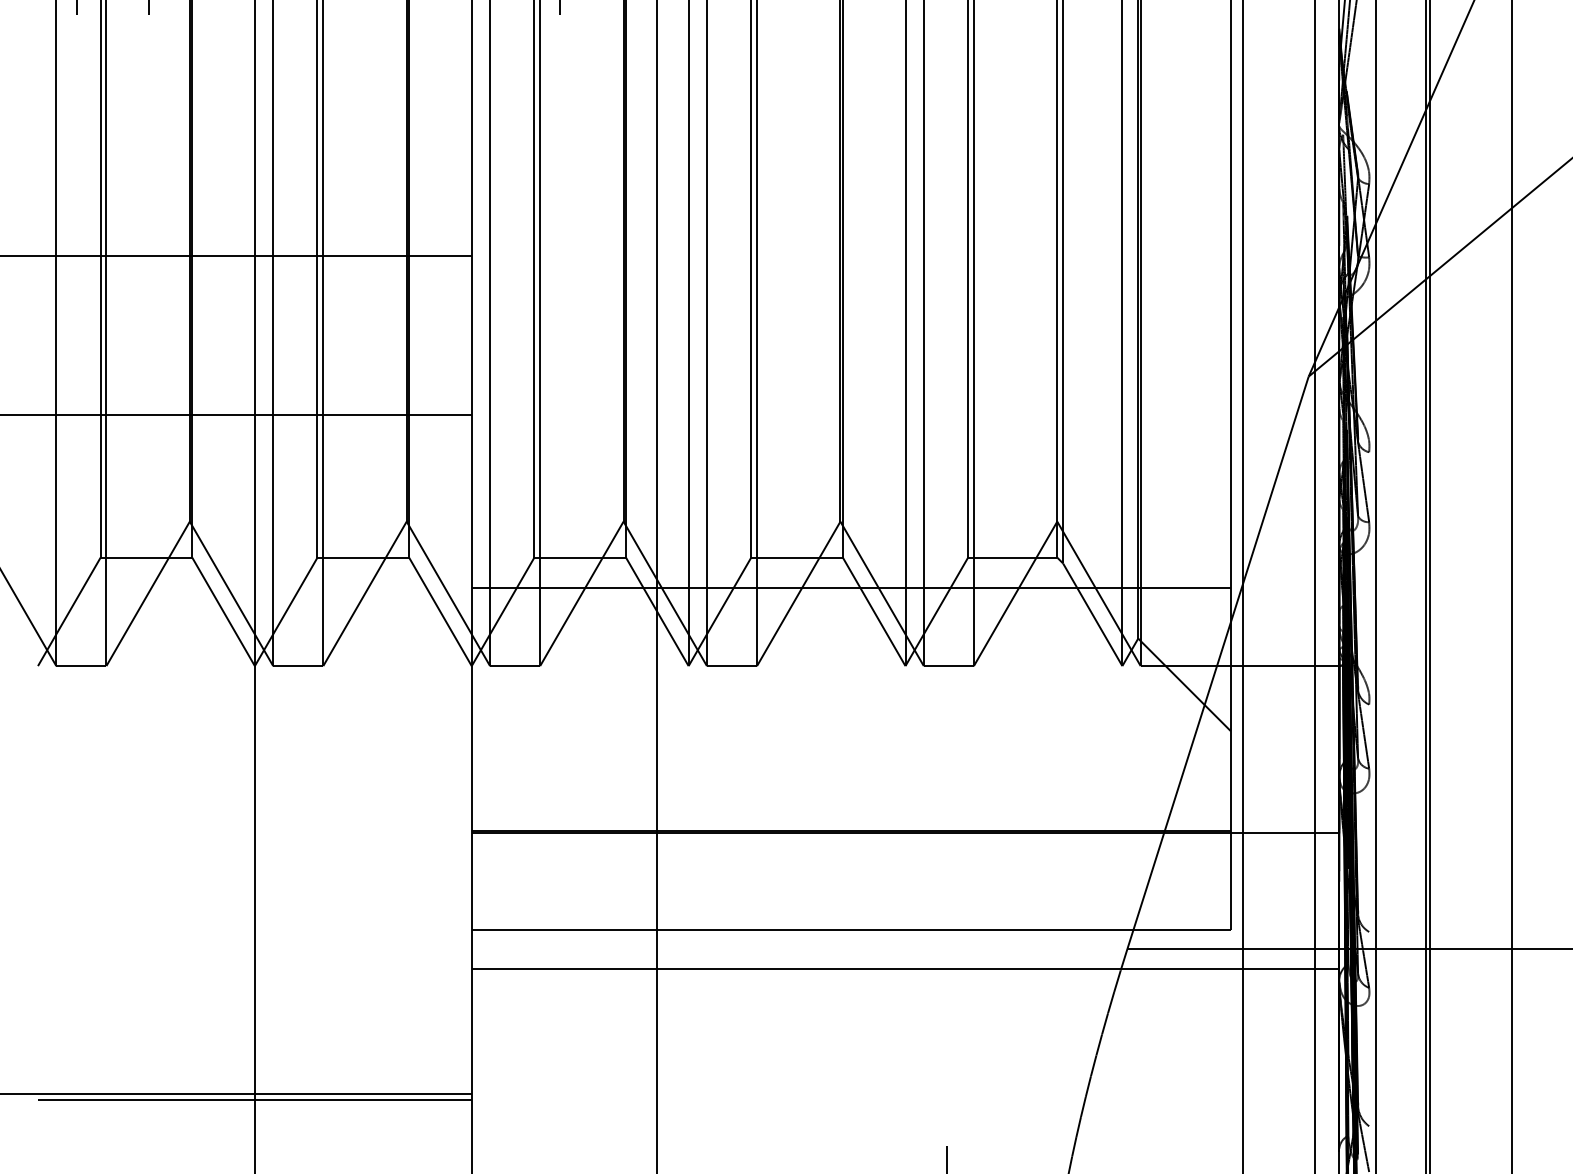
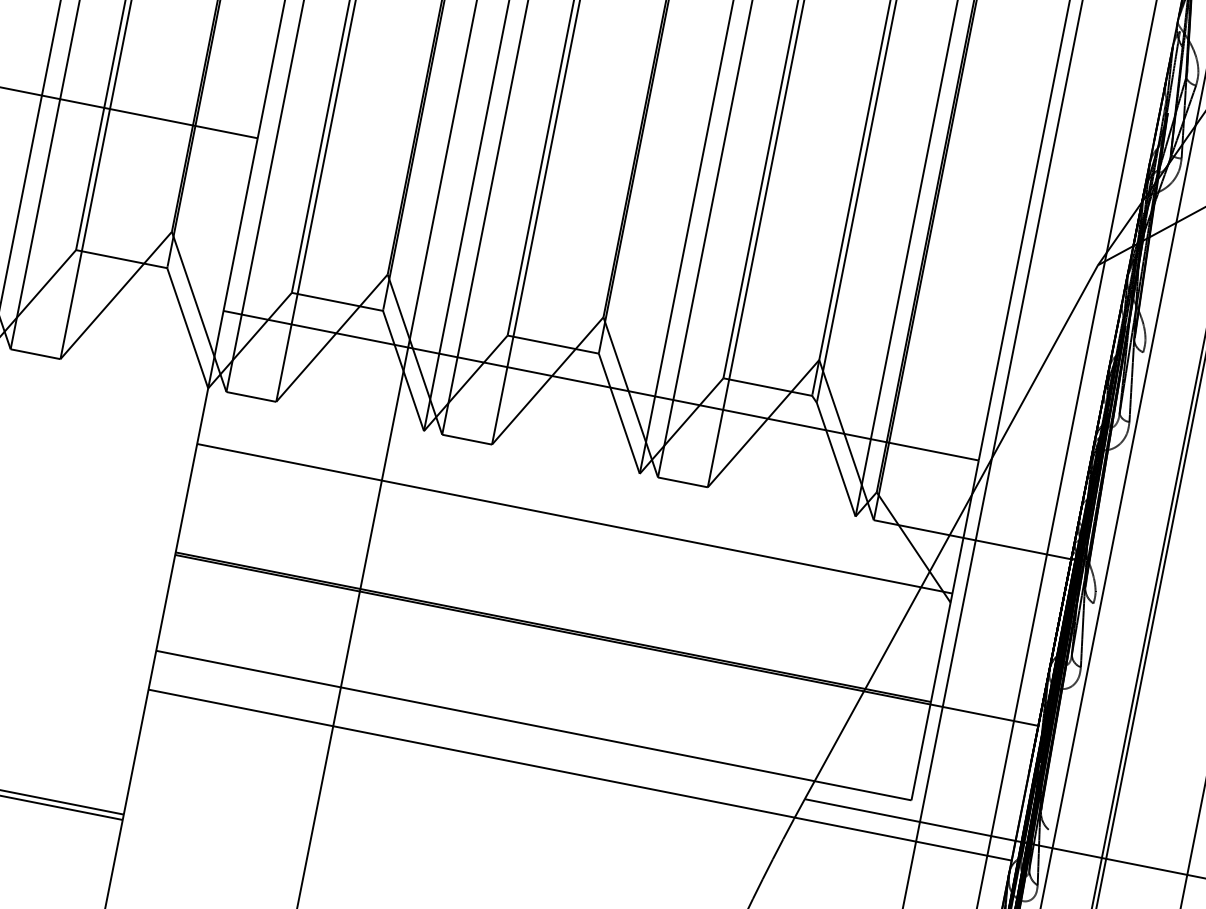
line: (850, 721) -> (574, 518), added

